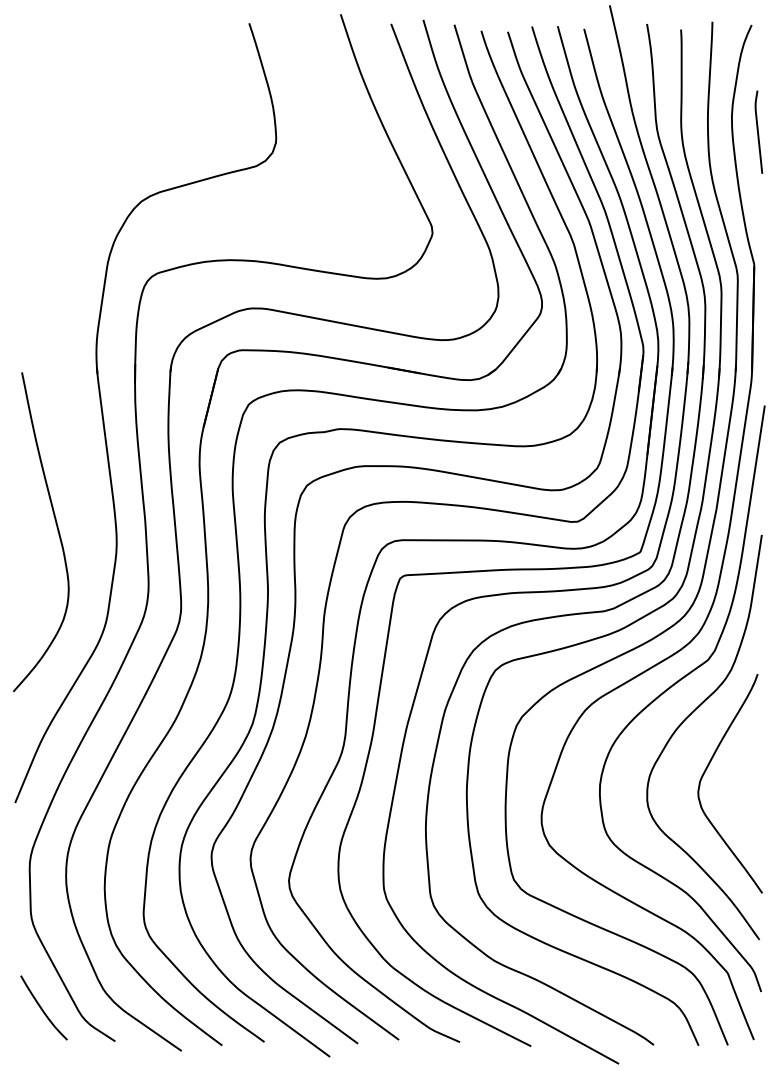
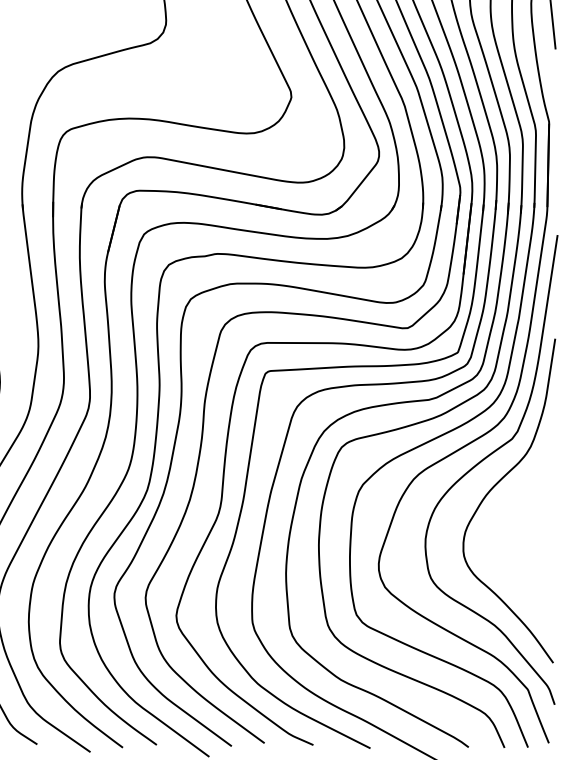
curve: (708, 767) -> (512, 525), removed

